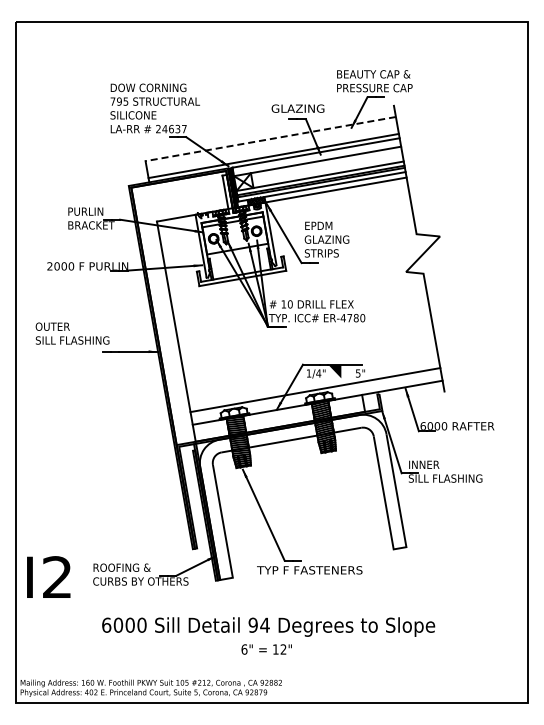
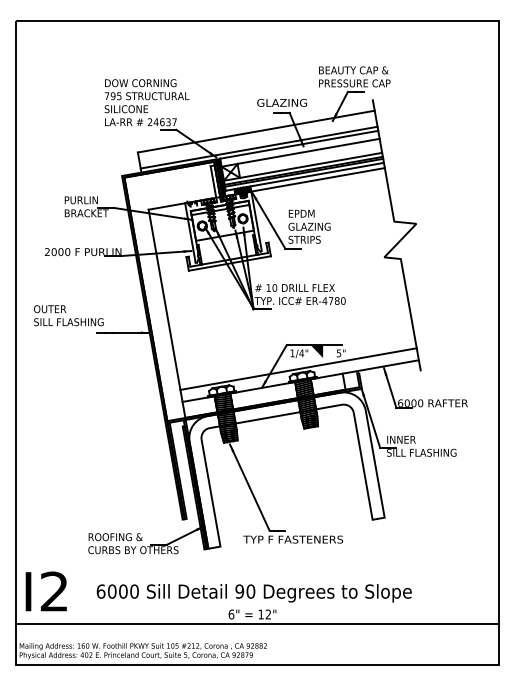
line: (270, 139) -> (256, 132), dashed -> solid
text: (48, 576) -> (46, 590), moved
text: (264, 624) -> (250, 590), 94 -> 90
line: (271, 659) -> (257, 623), added

